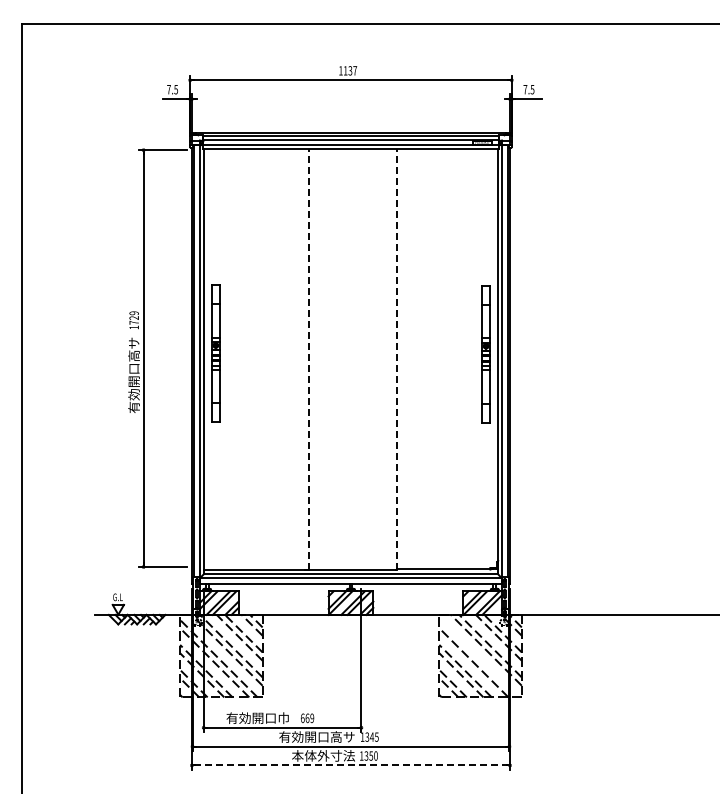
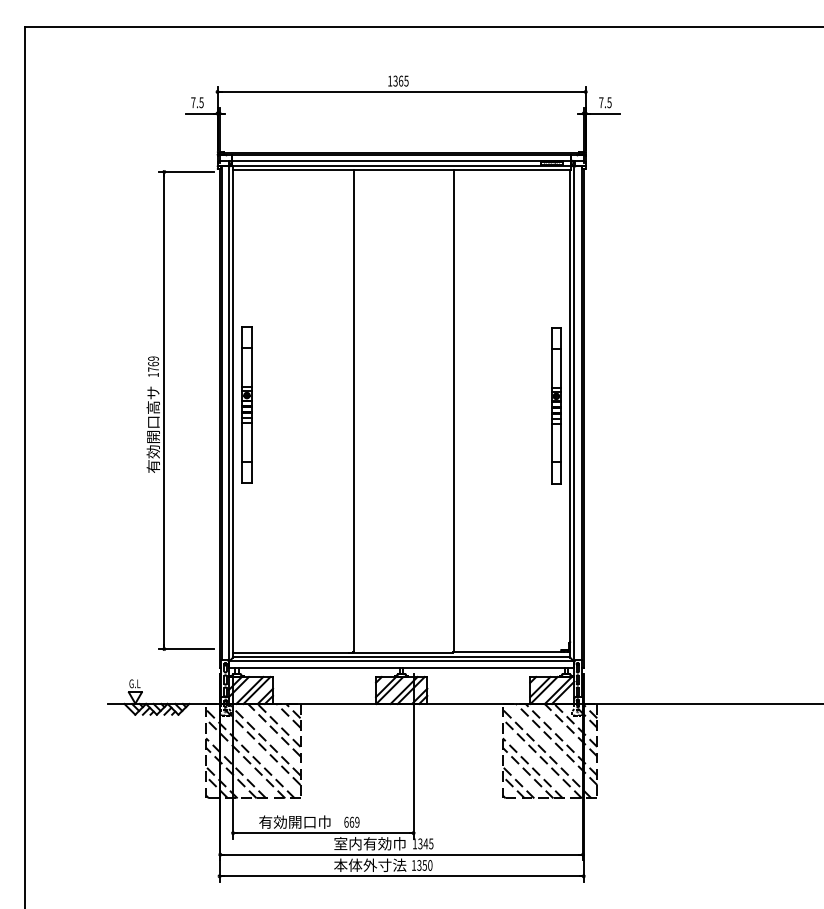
text: (350, 70) -> (401, 80), 1137 -> 1365
text: (133, 317) -> (152, 363), 1729 -> 1769
line: (309, 359) -> (354, 411), dashed -> solid
line: (396, 359) -> (453, 411), dashed -> solid
line: (477, 658) -> (546, 753), added
text: (316, 736) -> (362, 843), 有効開口高サ -> 室内有効巾
line: (350, 765) -> (401, 876), dashed -> solid

